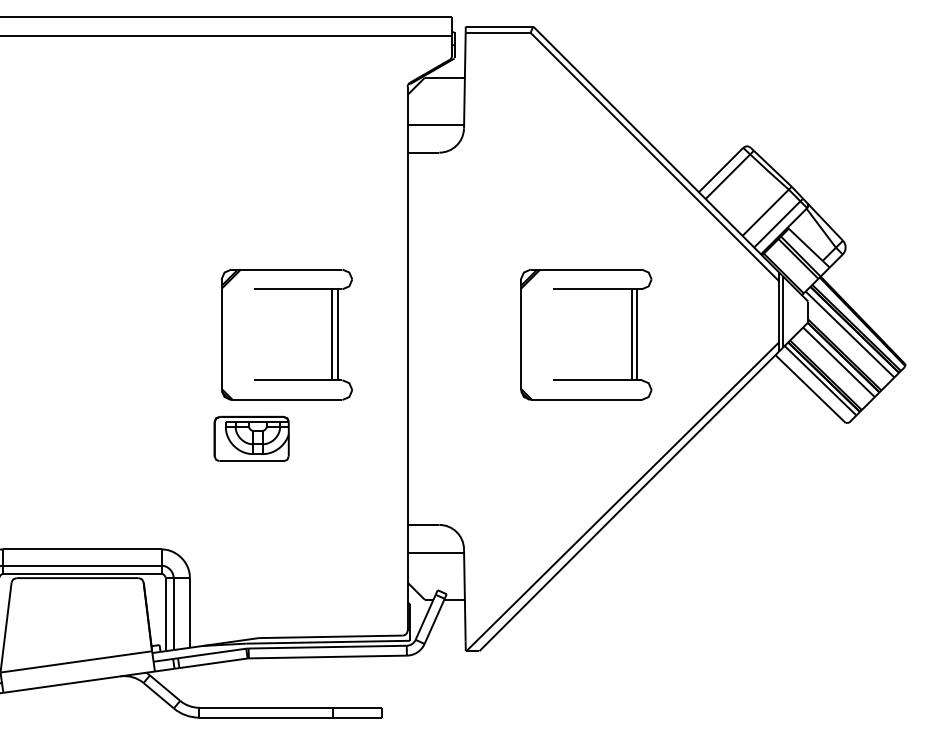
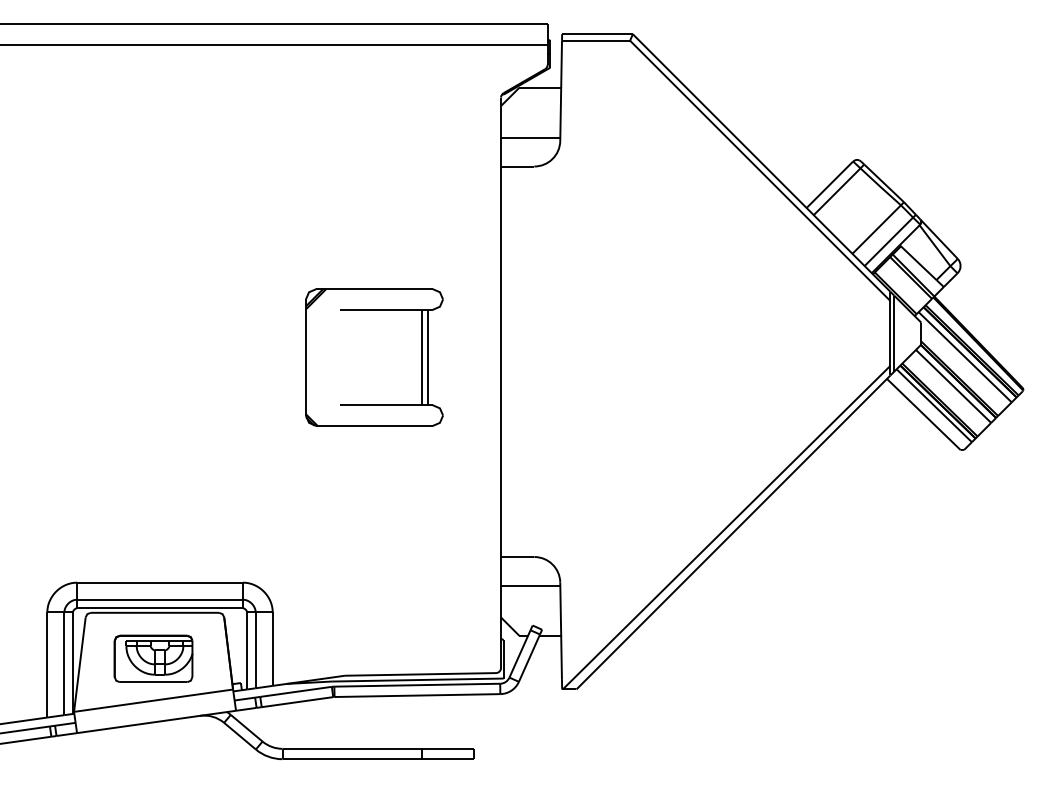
part: (586, 334) -> (688, 357), removed
part: (251, 438) -> (153, 658), moved

